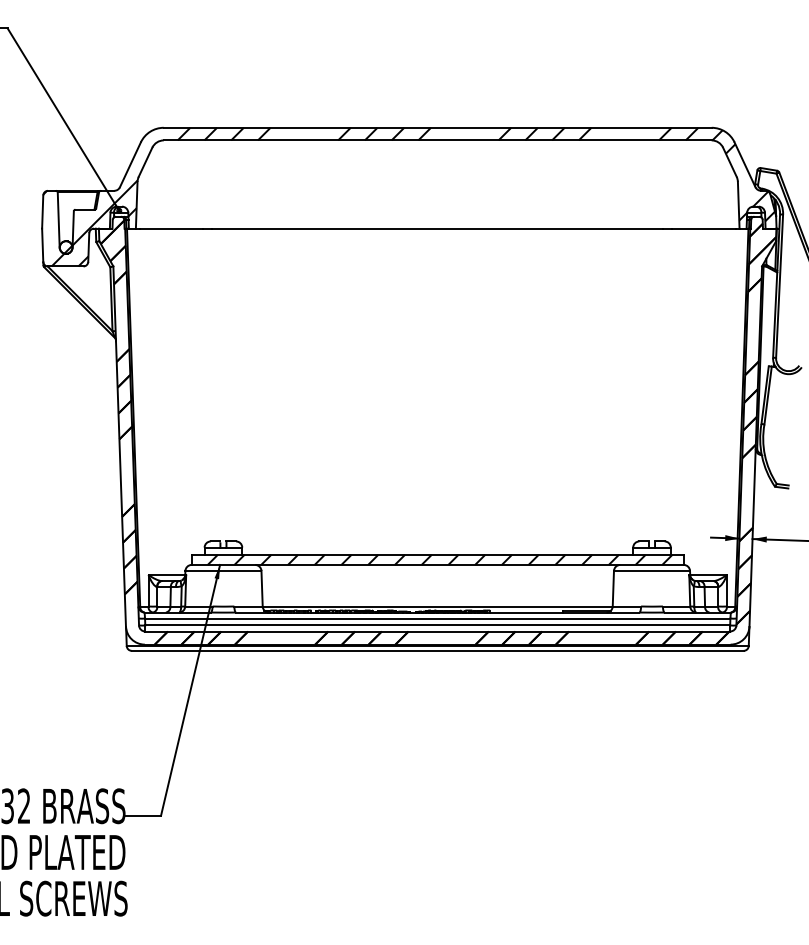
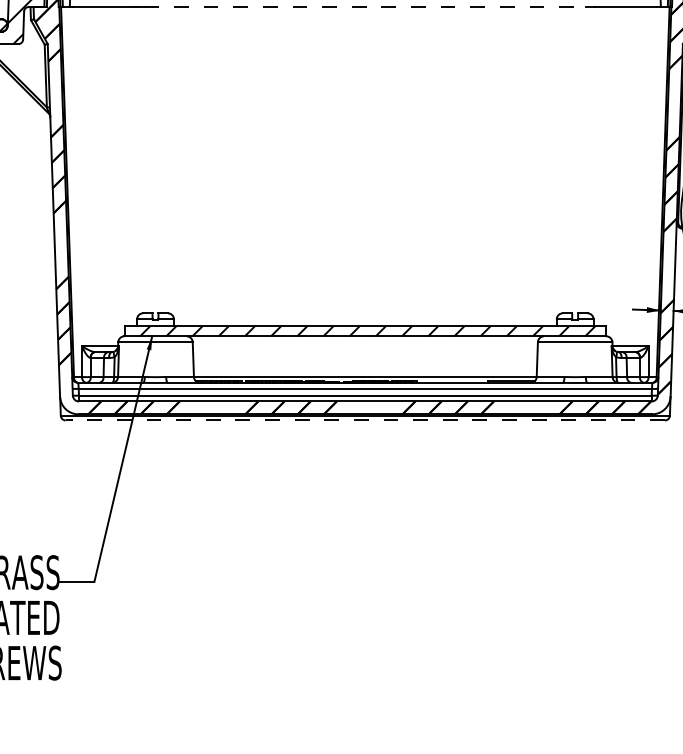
line: (437, 228) -> (365, 6), solid -> dashed
line: (437, 650) -> (365, 420), solid -> dashed

